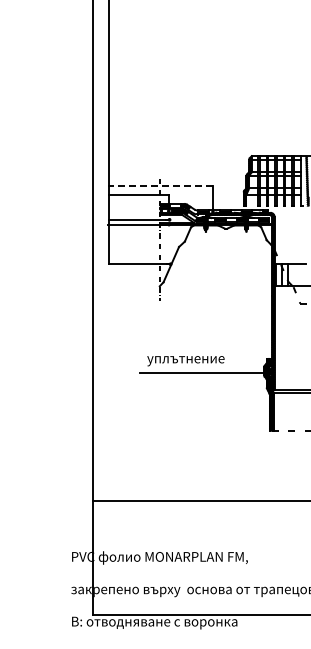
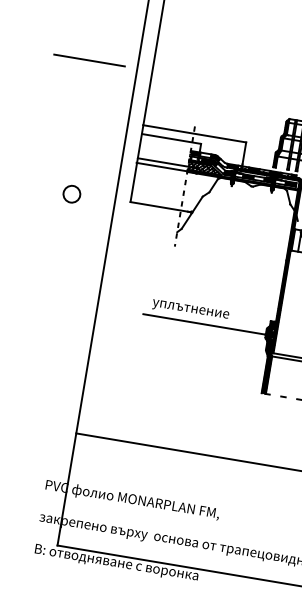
line: (44, 131) -> (89, 60), added
line: (160, 186) -> (194, 133), dashed -> solid
hatch: (175, 218) -> (203, 167), added
circle: (49, 265) -> (71, 193), added

